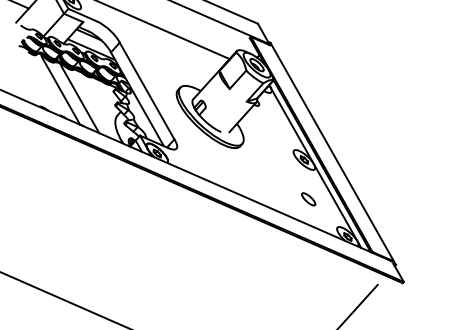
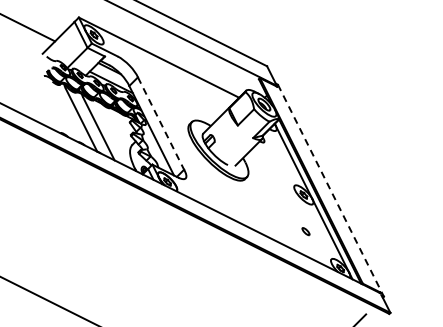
line: (147, 90) -> (161, 123), solid -> dashed
line: (333, 154) -> (331, 191), solid -> dashed
part: (308, 199) -> (305, 231), size x0.6

